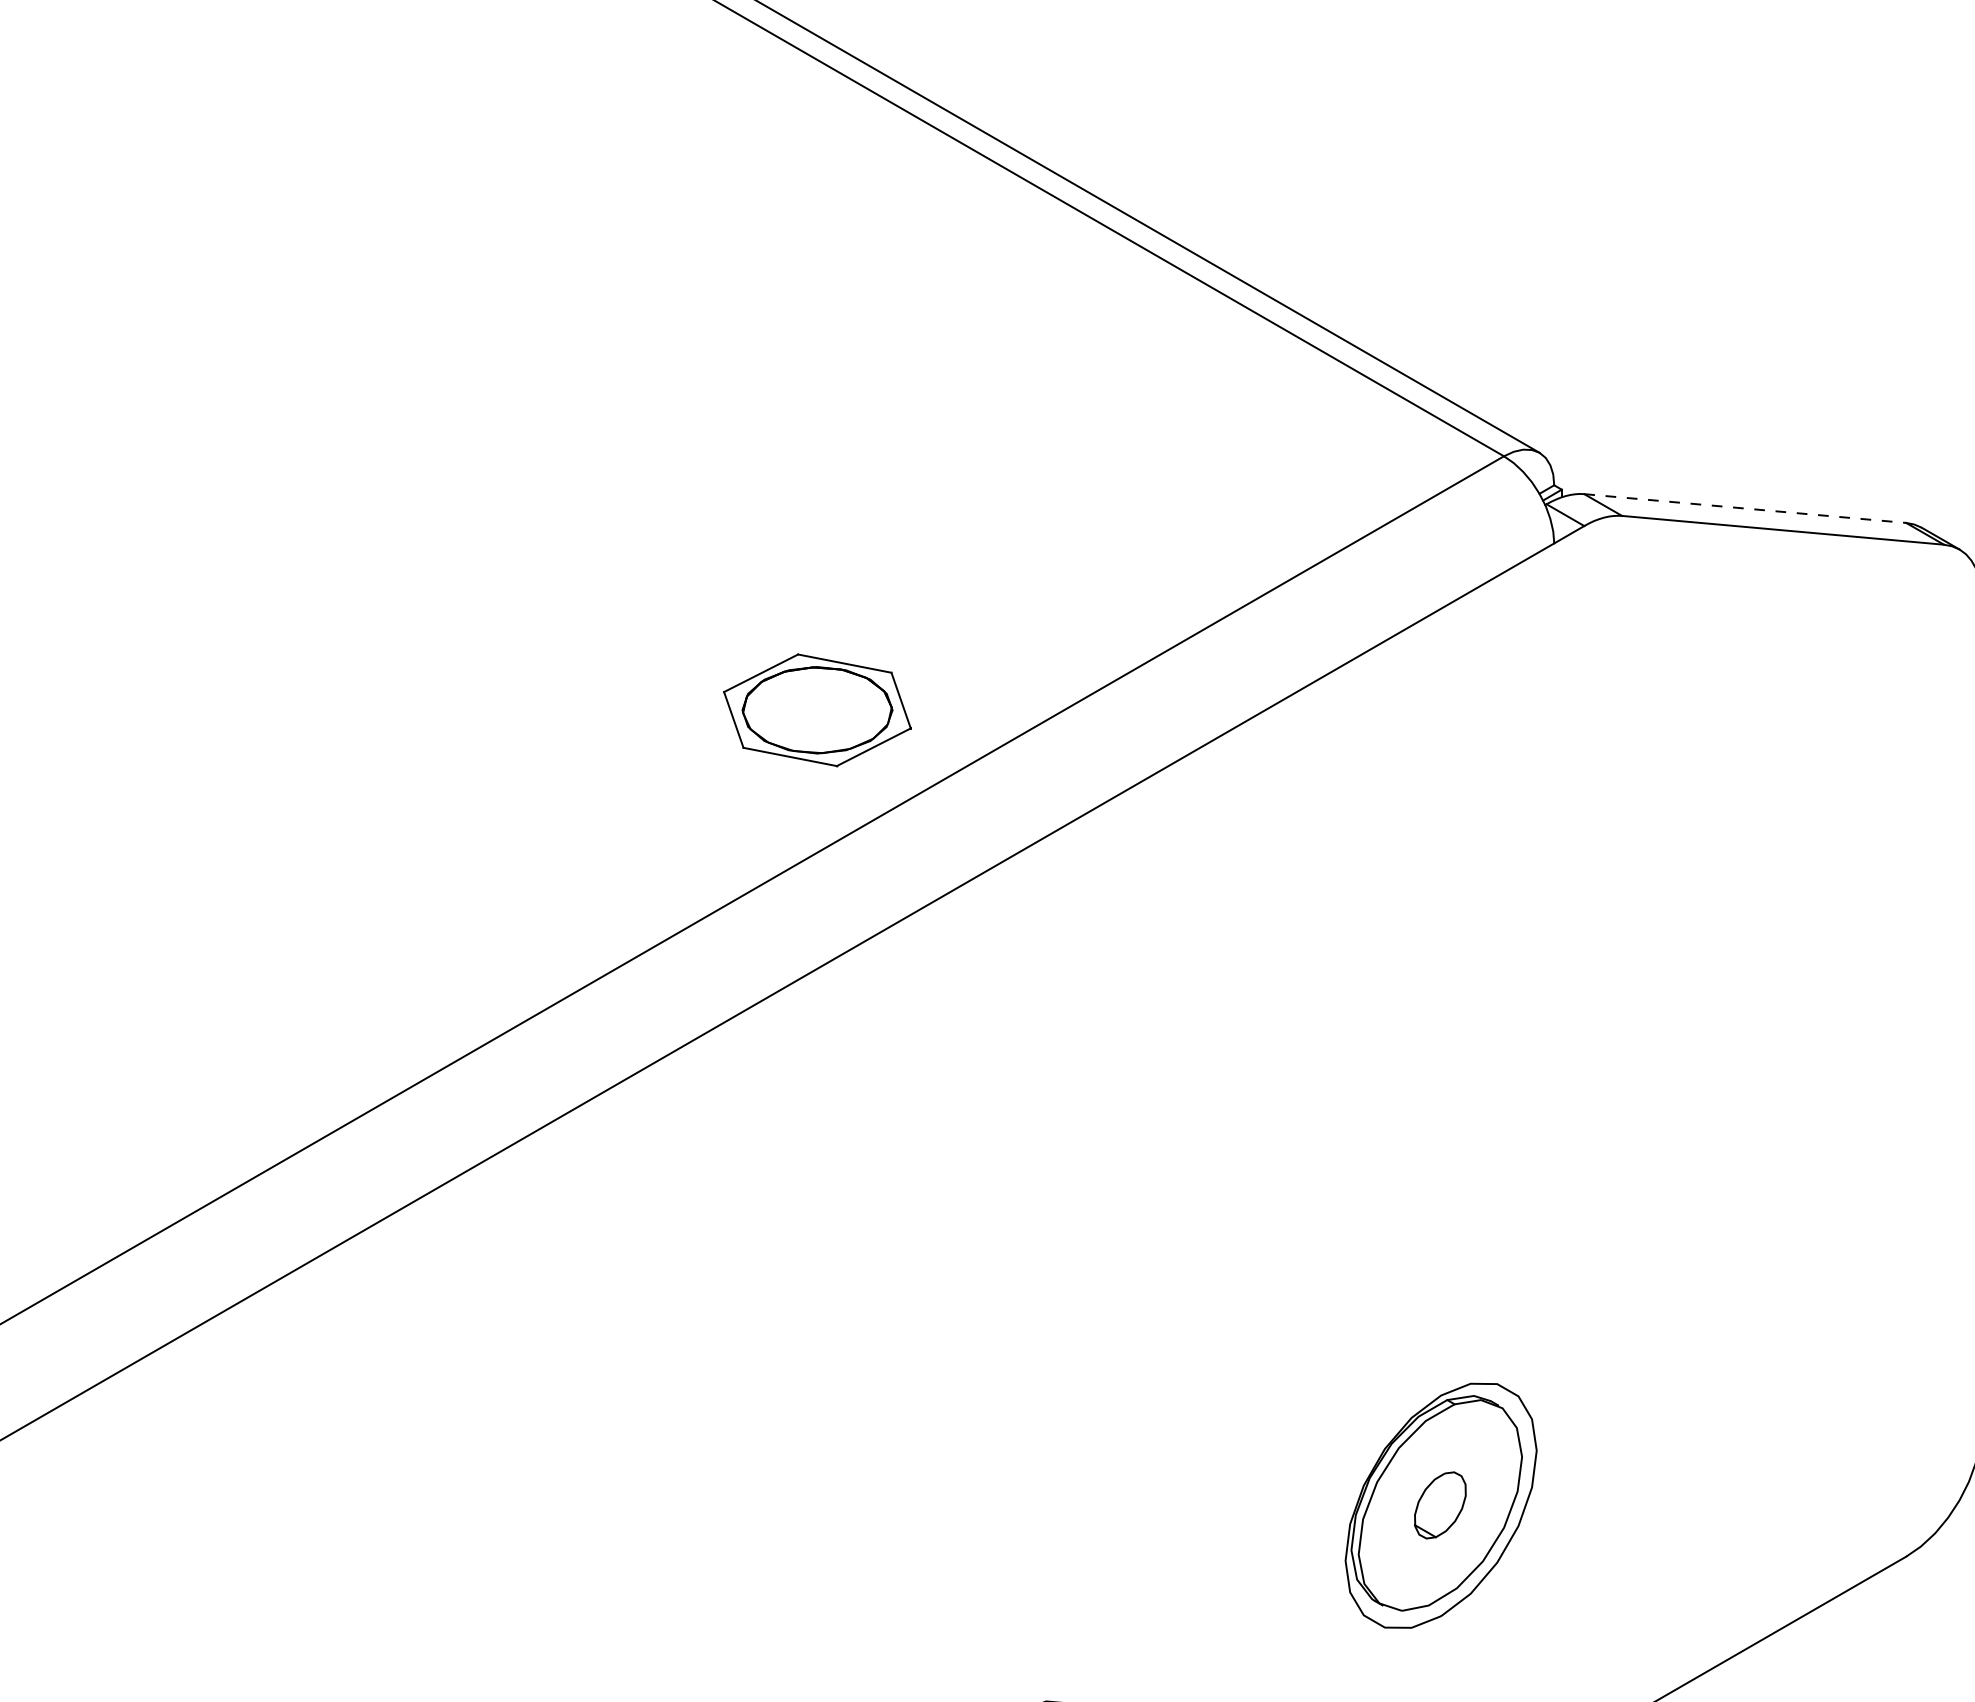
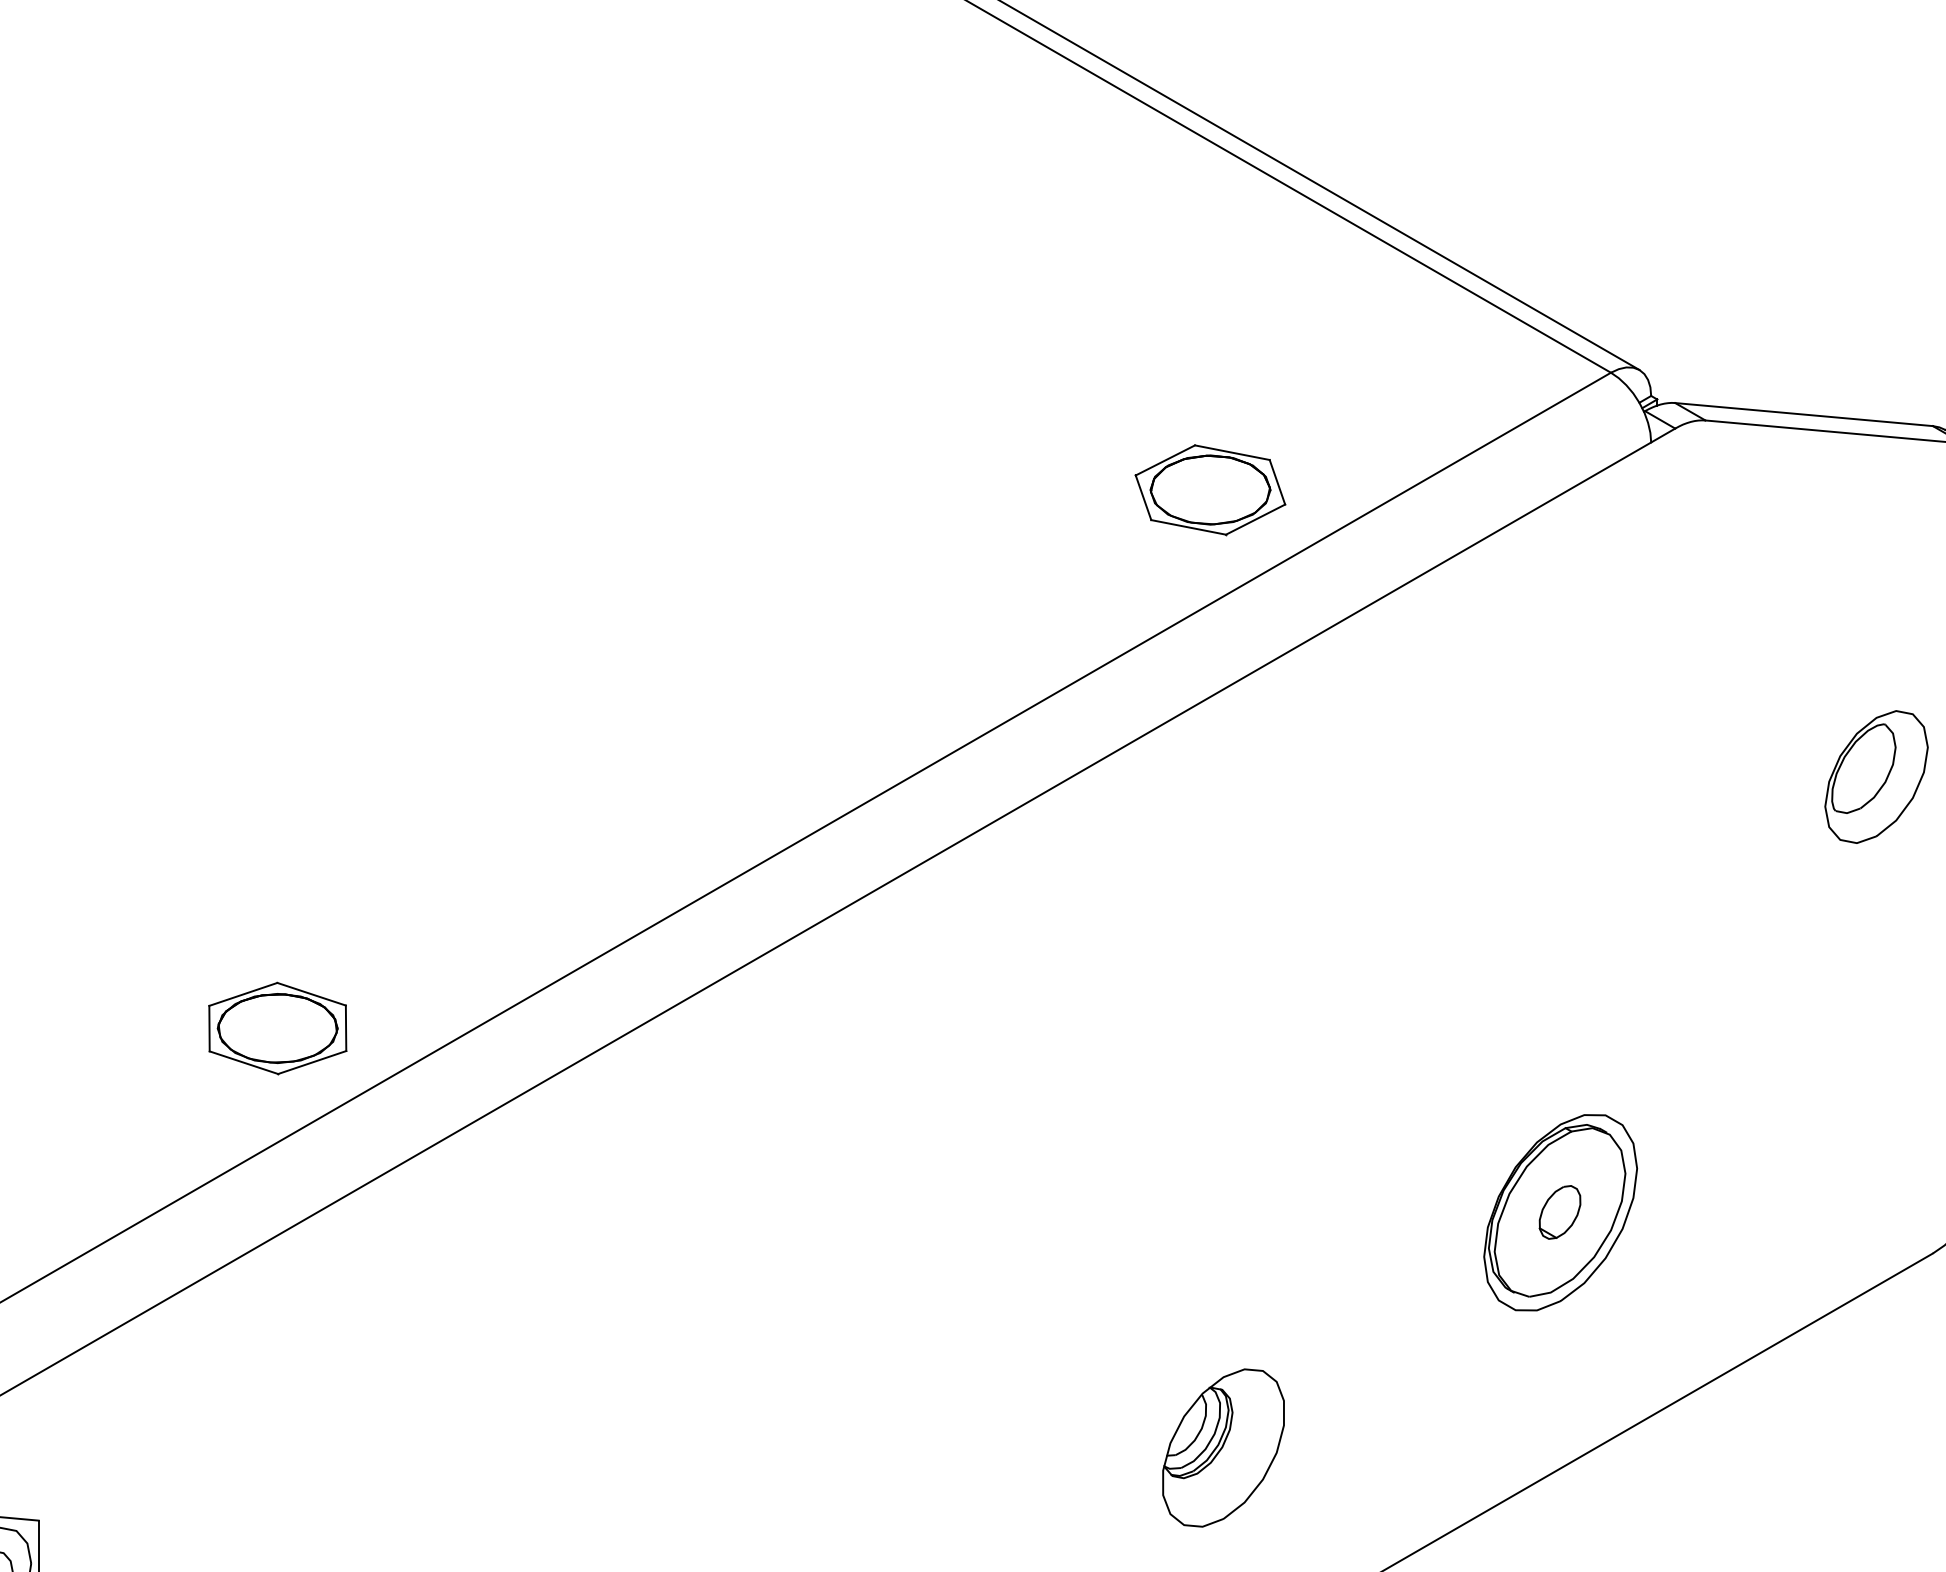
line: (1745, 508) -> (1804, 414), dashed -> solid
part: (817, 710) -> (1210, 490), moved
part: (1835, 960) -> (1876, 776), added

